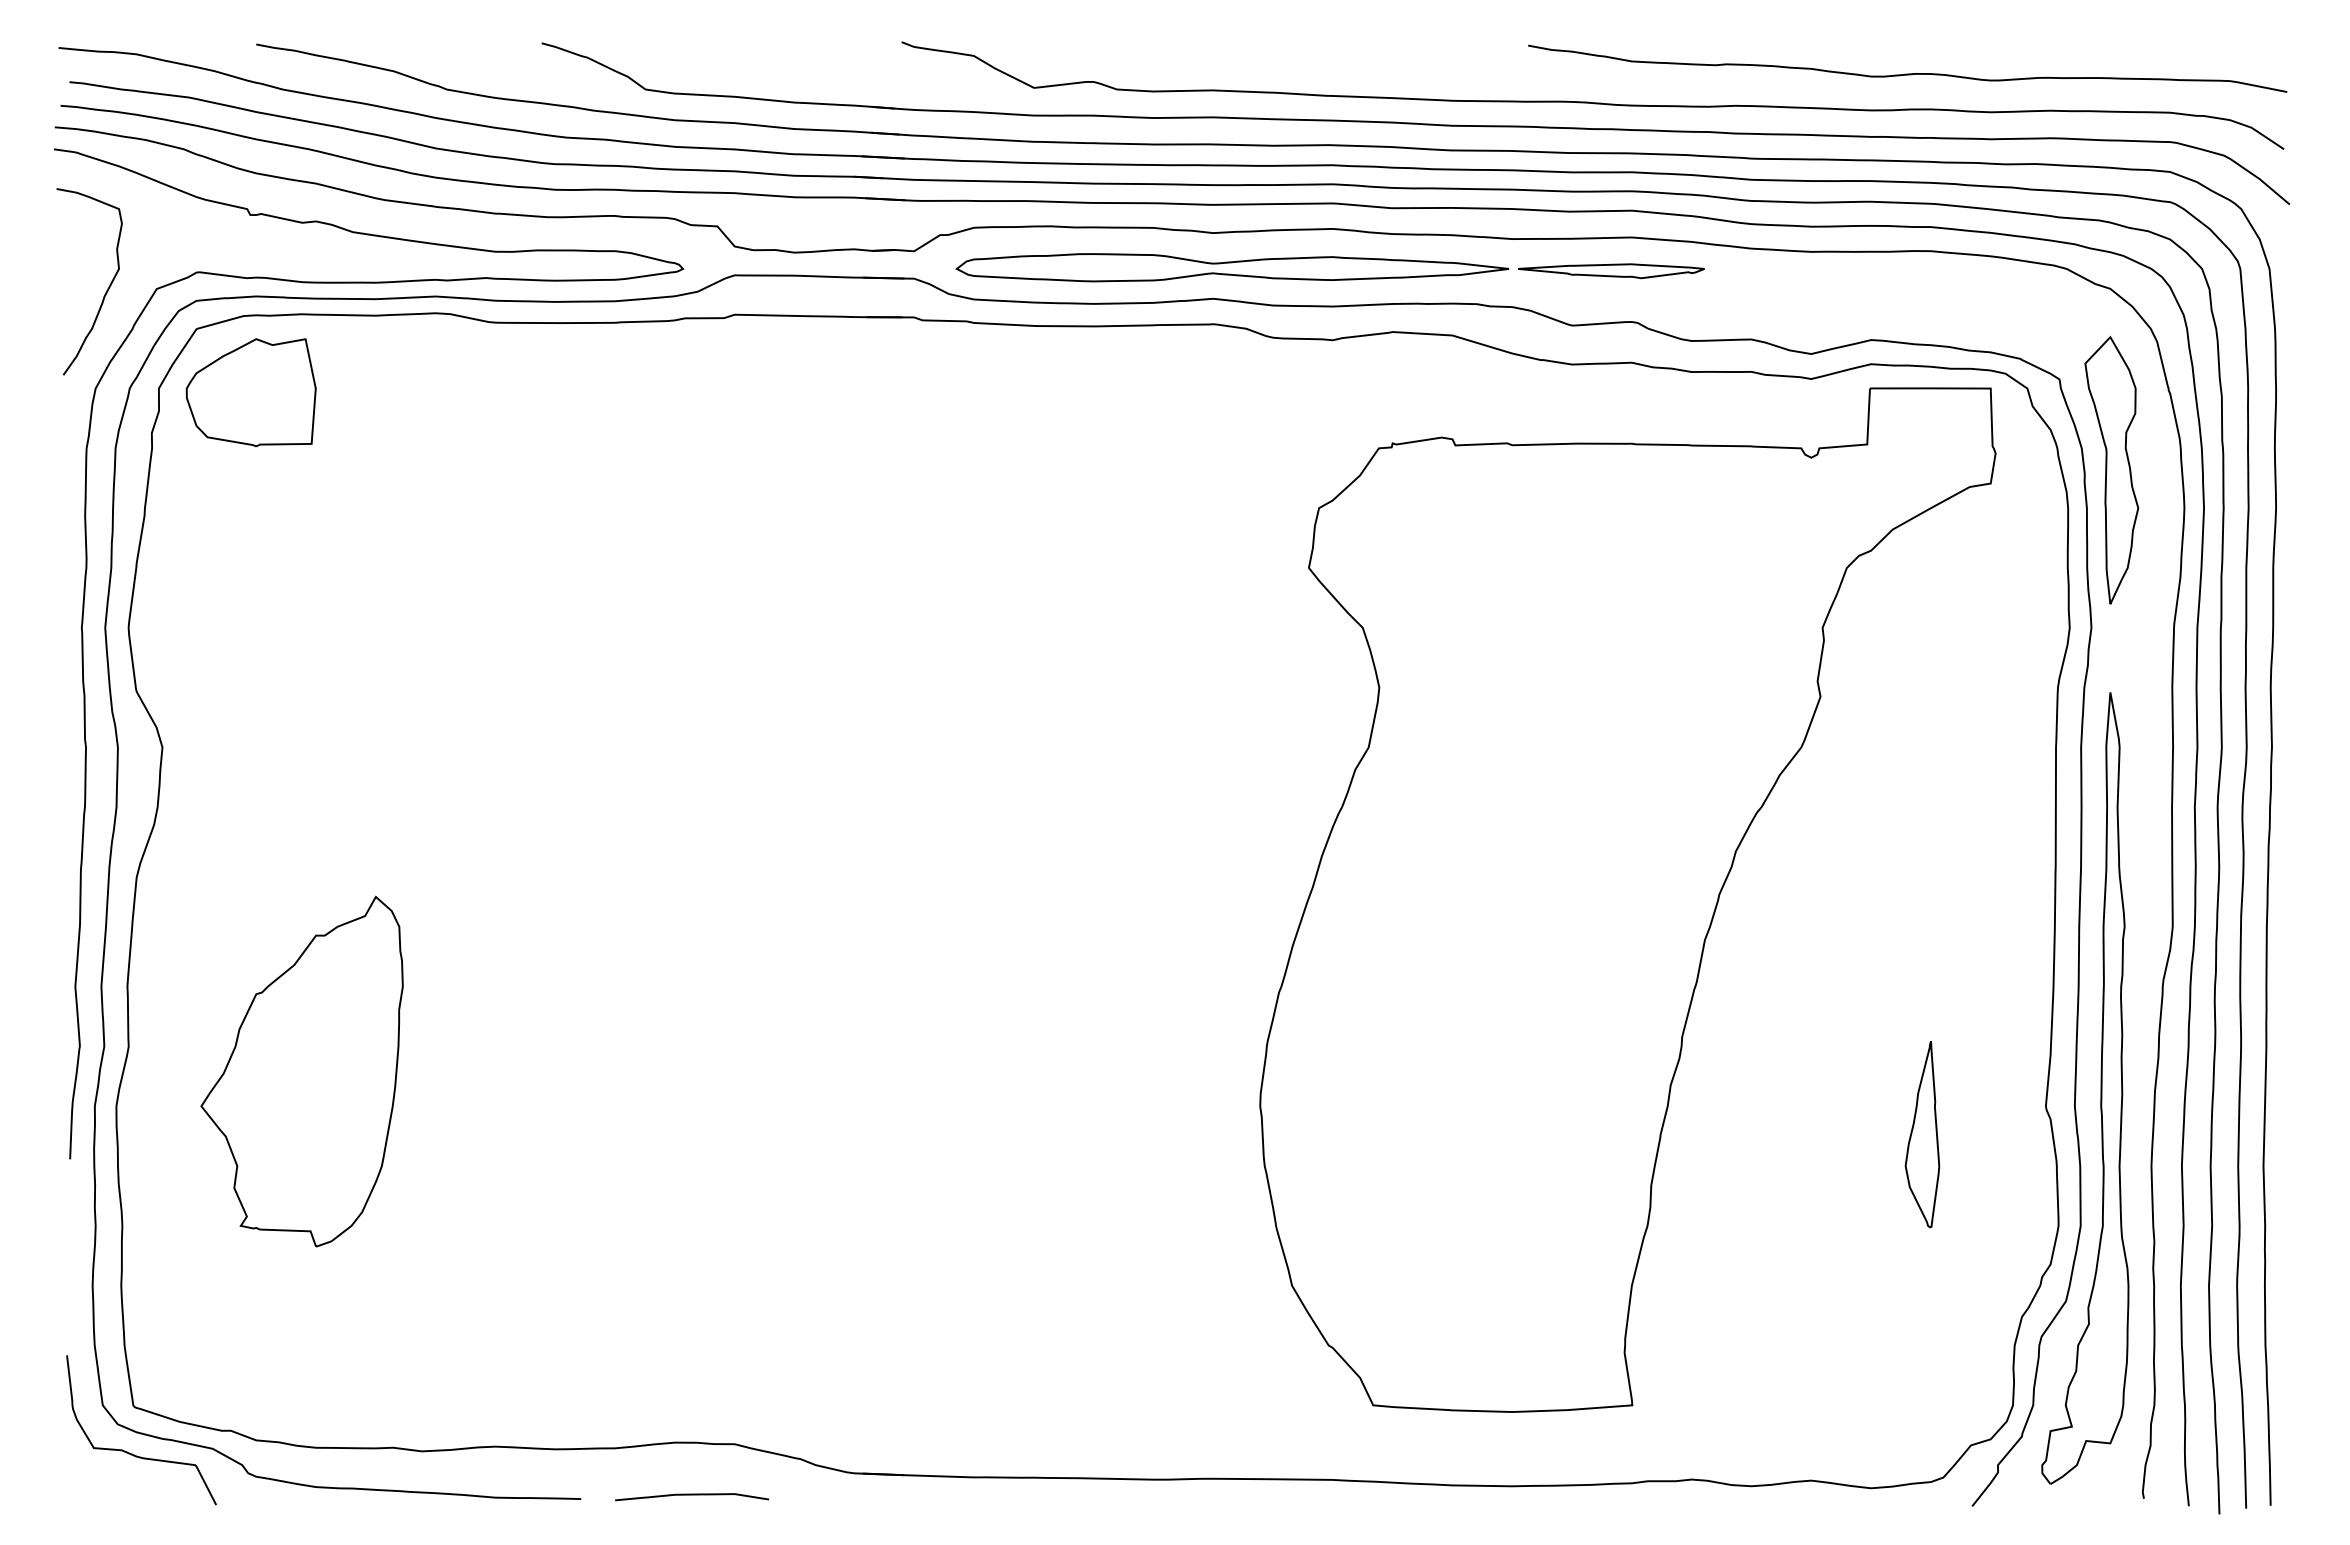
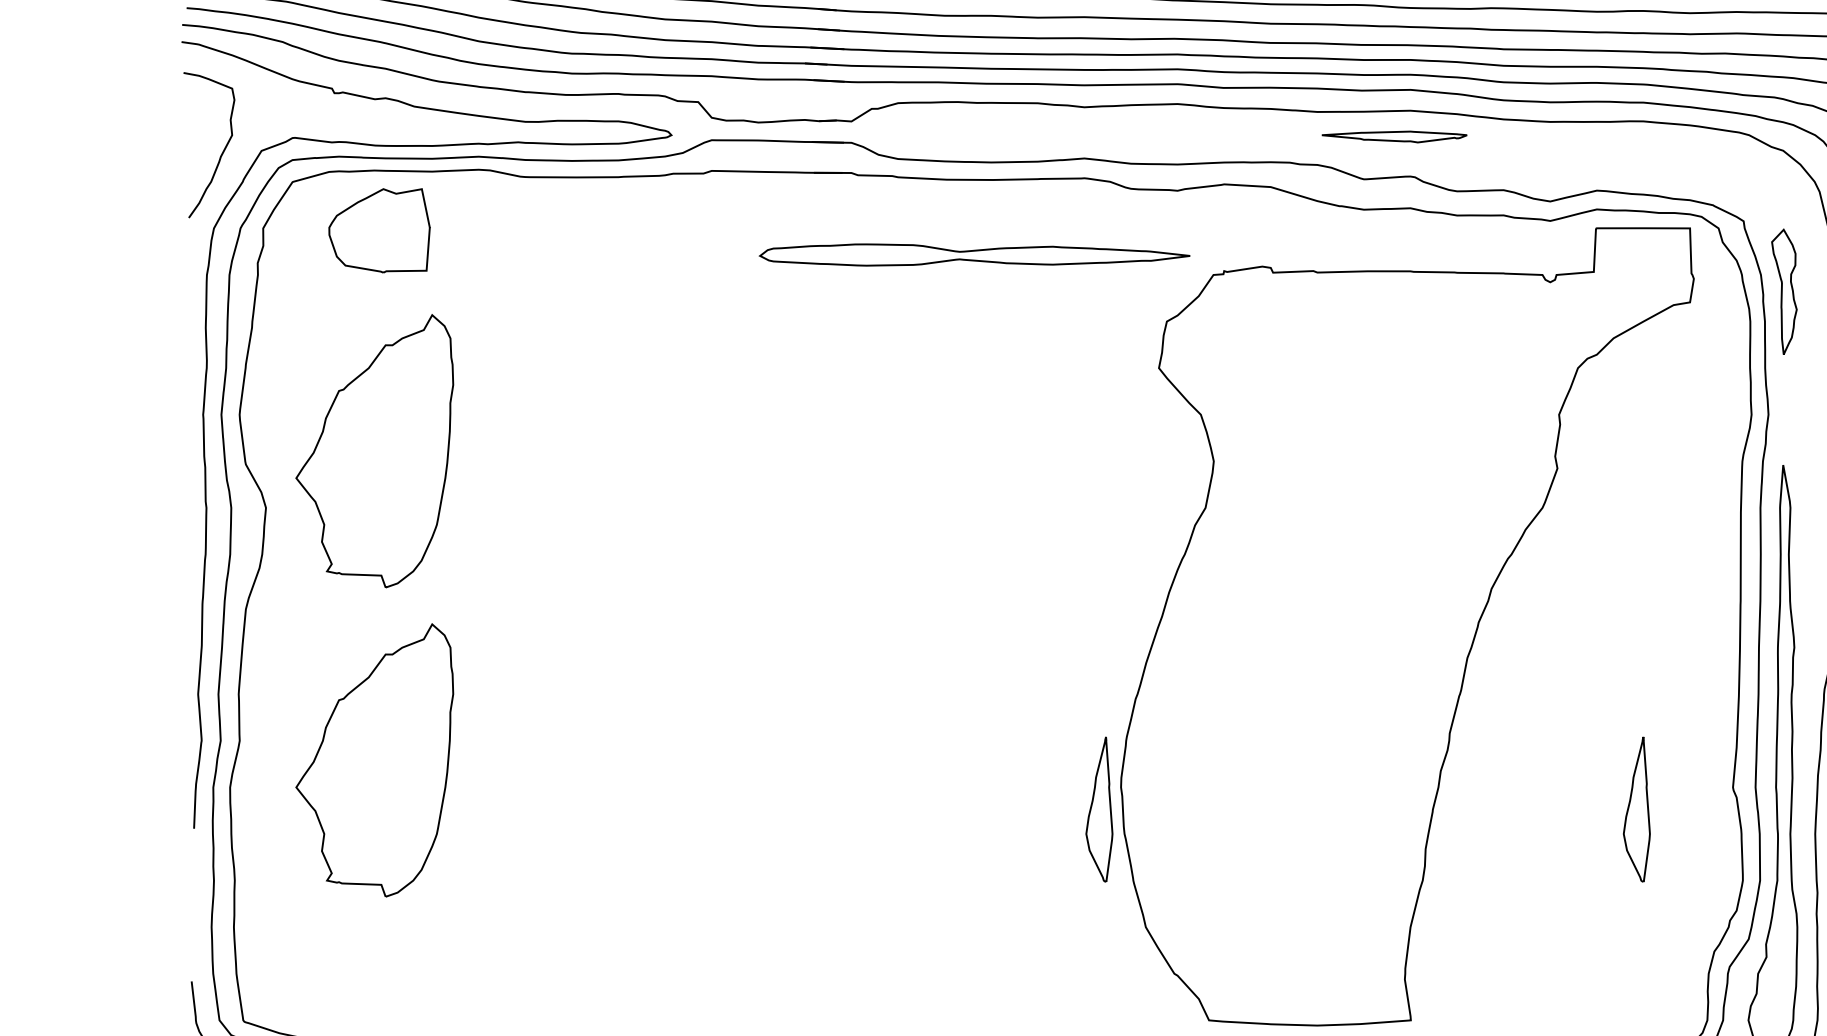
part: (1232, 267) -> (974, 254), moved
part: (250, 392) -> (378, 230), moved
part: (2111, 469) -> (1784, 291), size x0.6
part: (301, 674) -> (374, 451), added
part: (1232, 1134) -> (1099, 809), added

